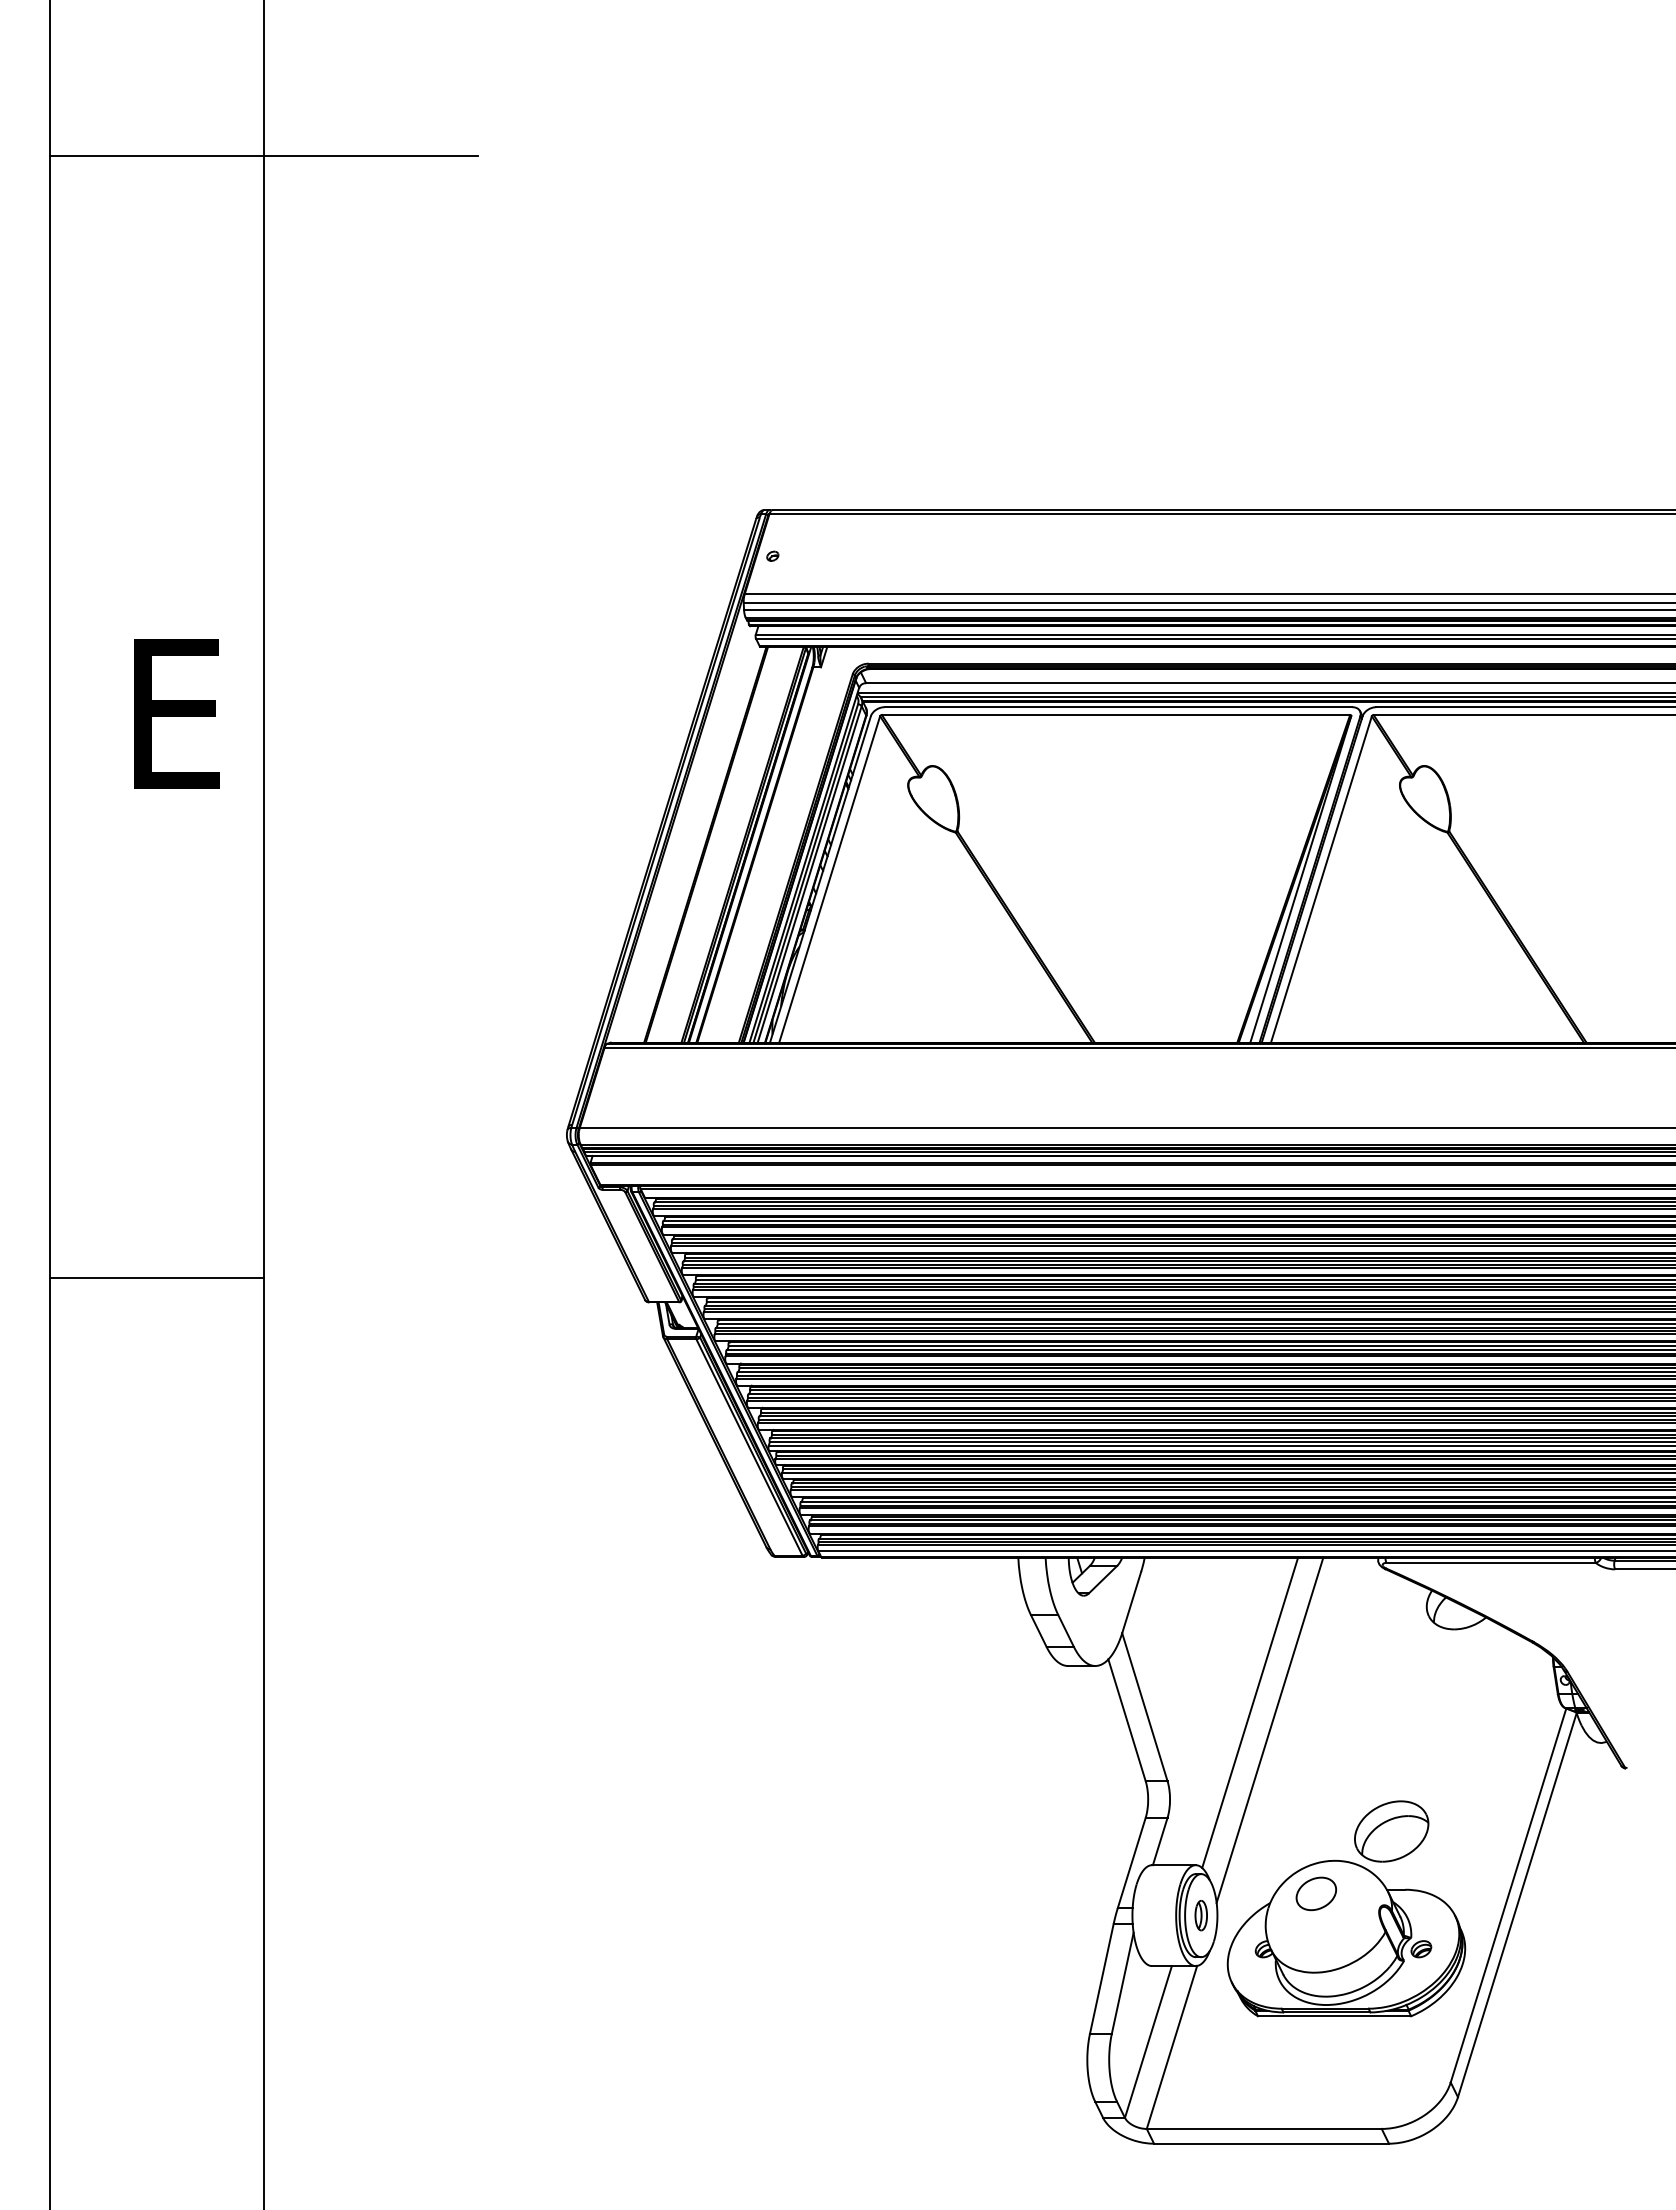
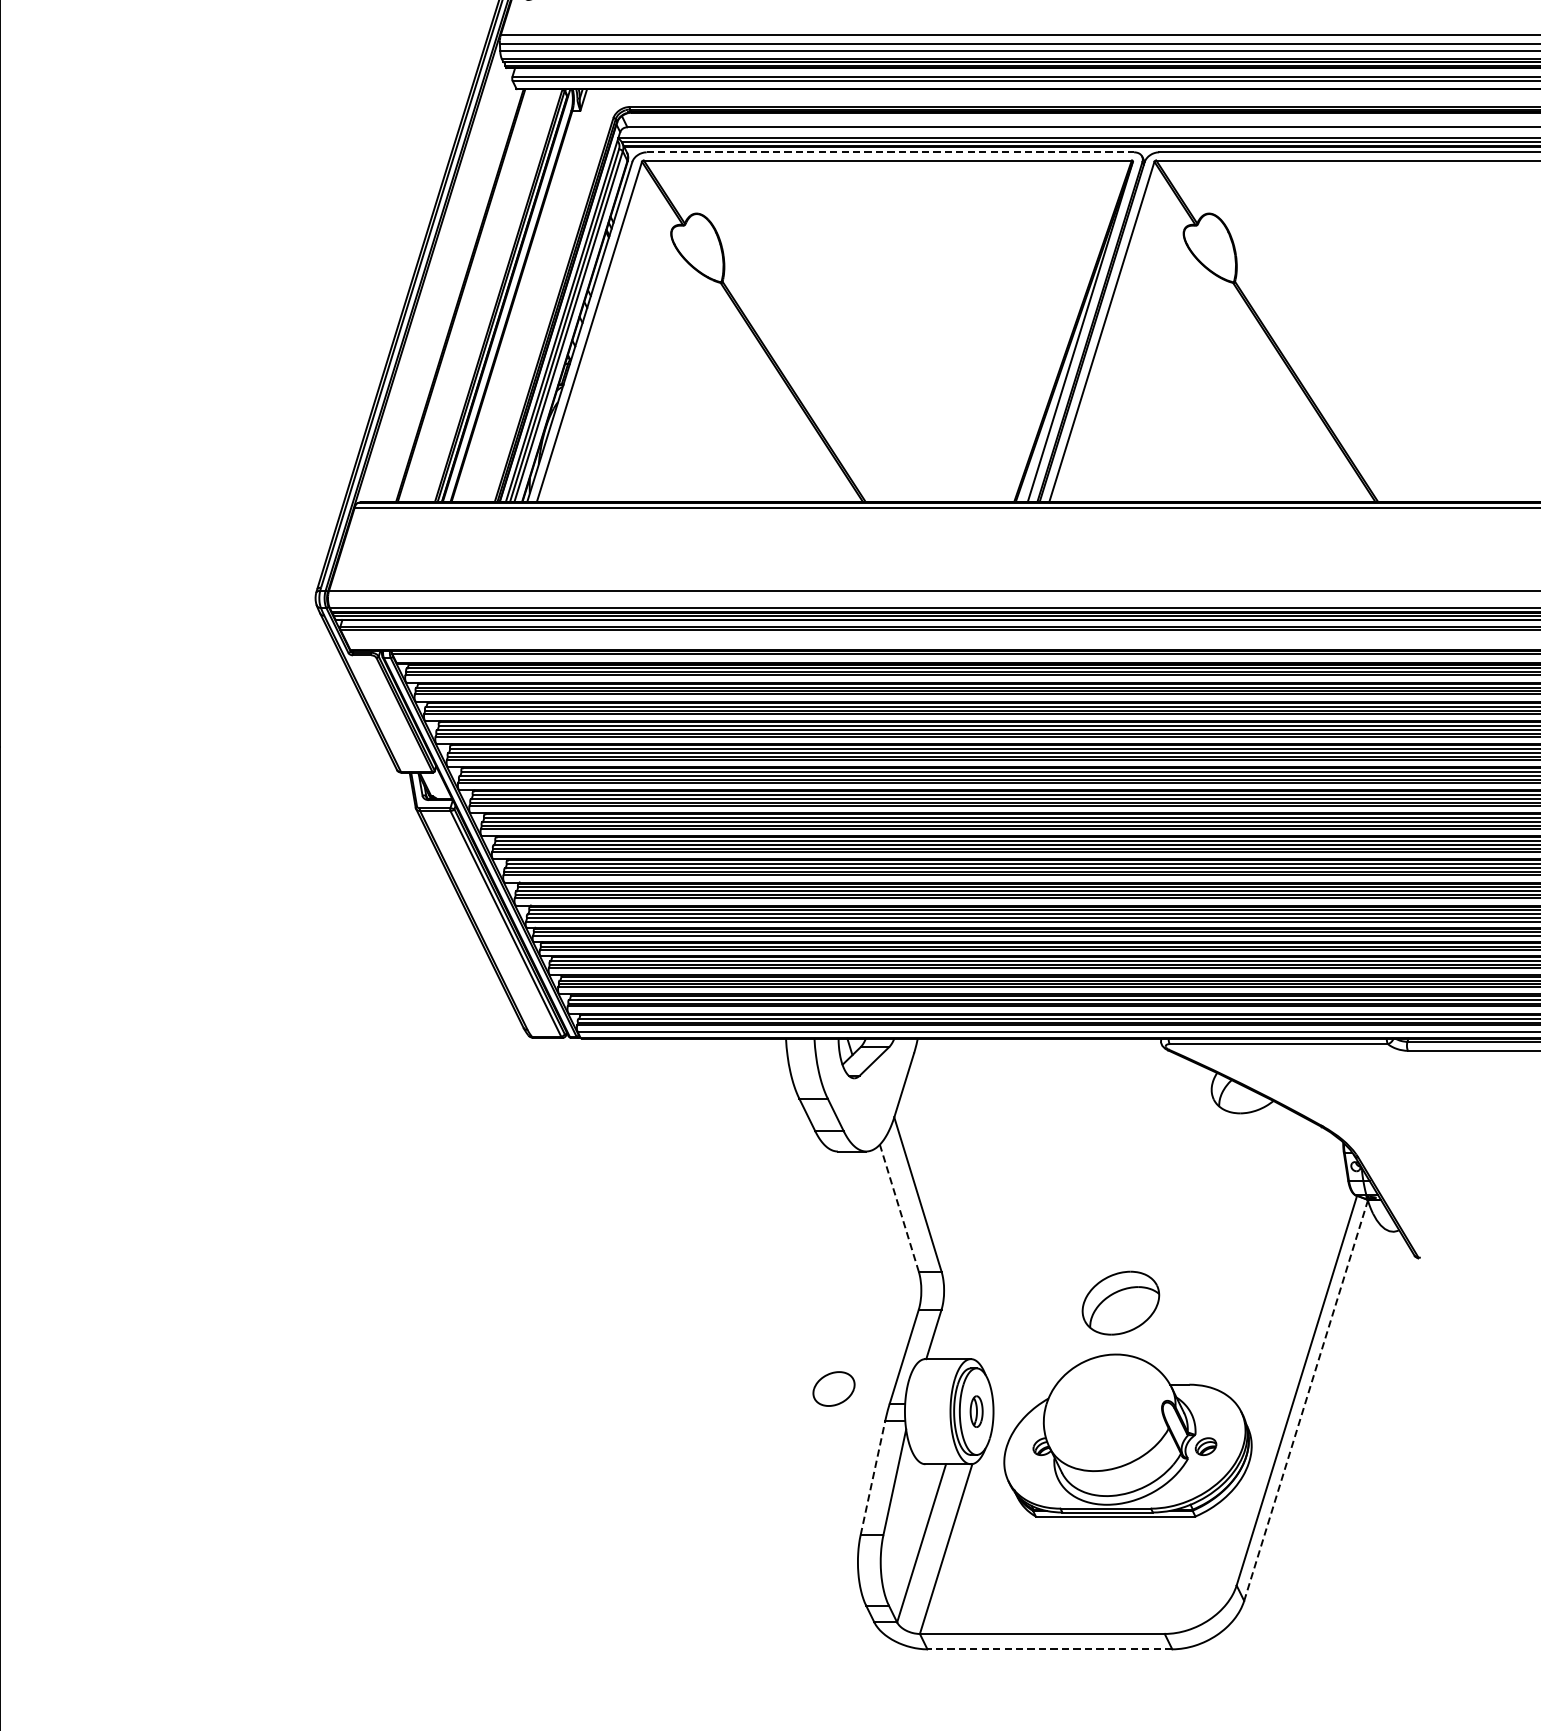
line: (1118, 707) -> (890, 152), solid -> dashed
line: (1250, 1712) -> (1027, 1199), removed
line: (1127, 1720) -> (899, 1208), solid -> dashed
line: (1269, 1729) -> (1047, 1217), removed
part: (1391, 1831) -> (1120, 1303), moved
part: (1316, 1893) -> (834, 1388), moved
line: (1517, 1905) -> (1306, 1401), solid -> dashed
line: (1101, 1978) -> (872, 1477), solid -> dashed
line: (1271, 2143) -> (1049, 1649), solid -> dashed

